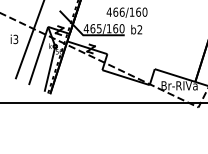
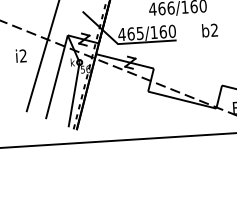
text: (136, 29) -> (209, 30), moved
text: (15, 39) -> (22, 56), i3 -> i2

